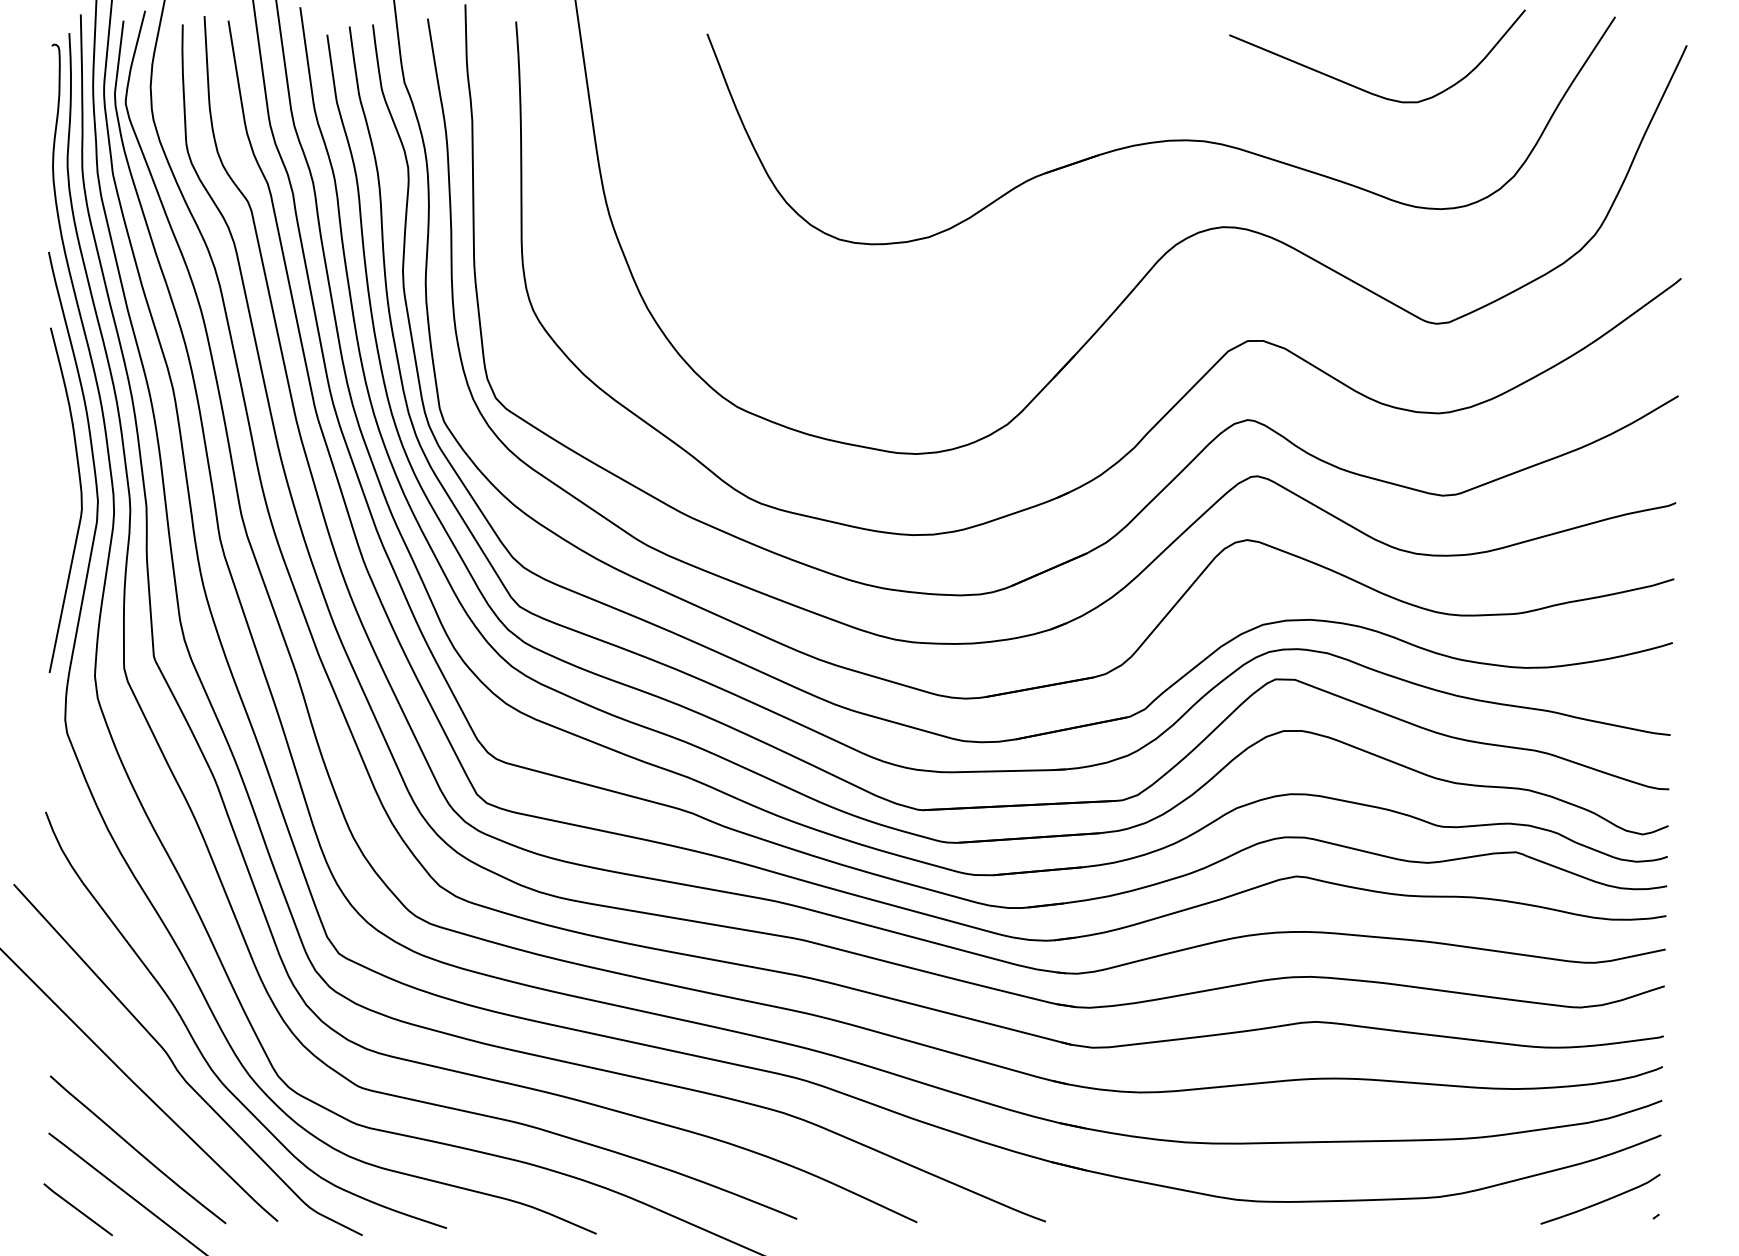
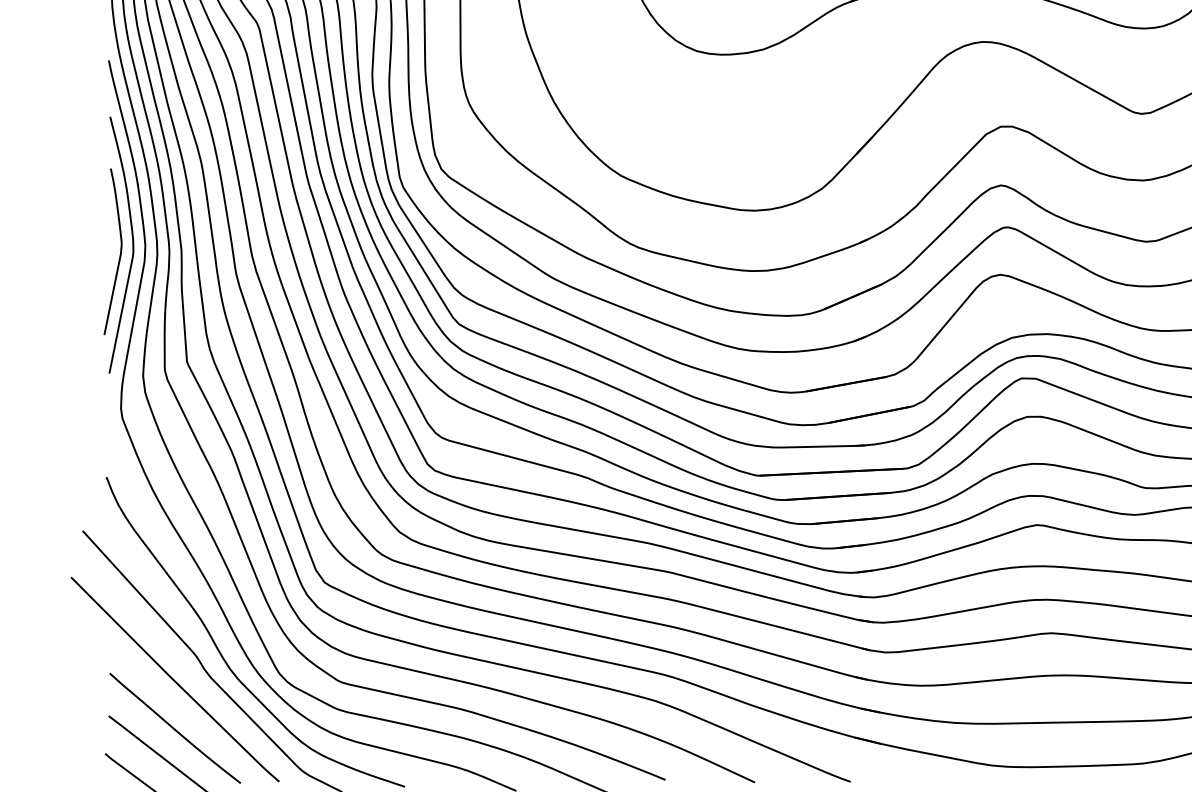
curve: (63, 513) -> (119, 254), added

